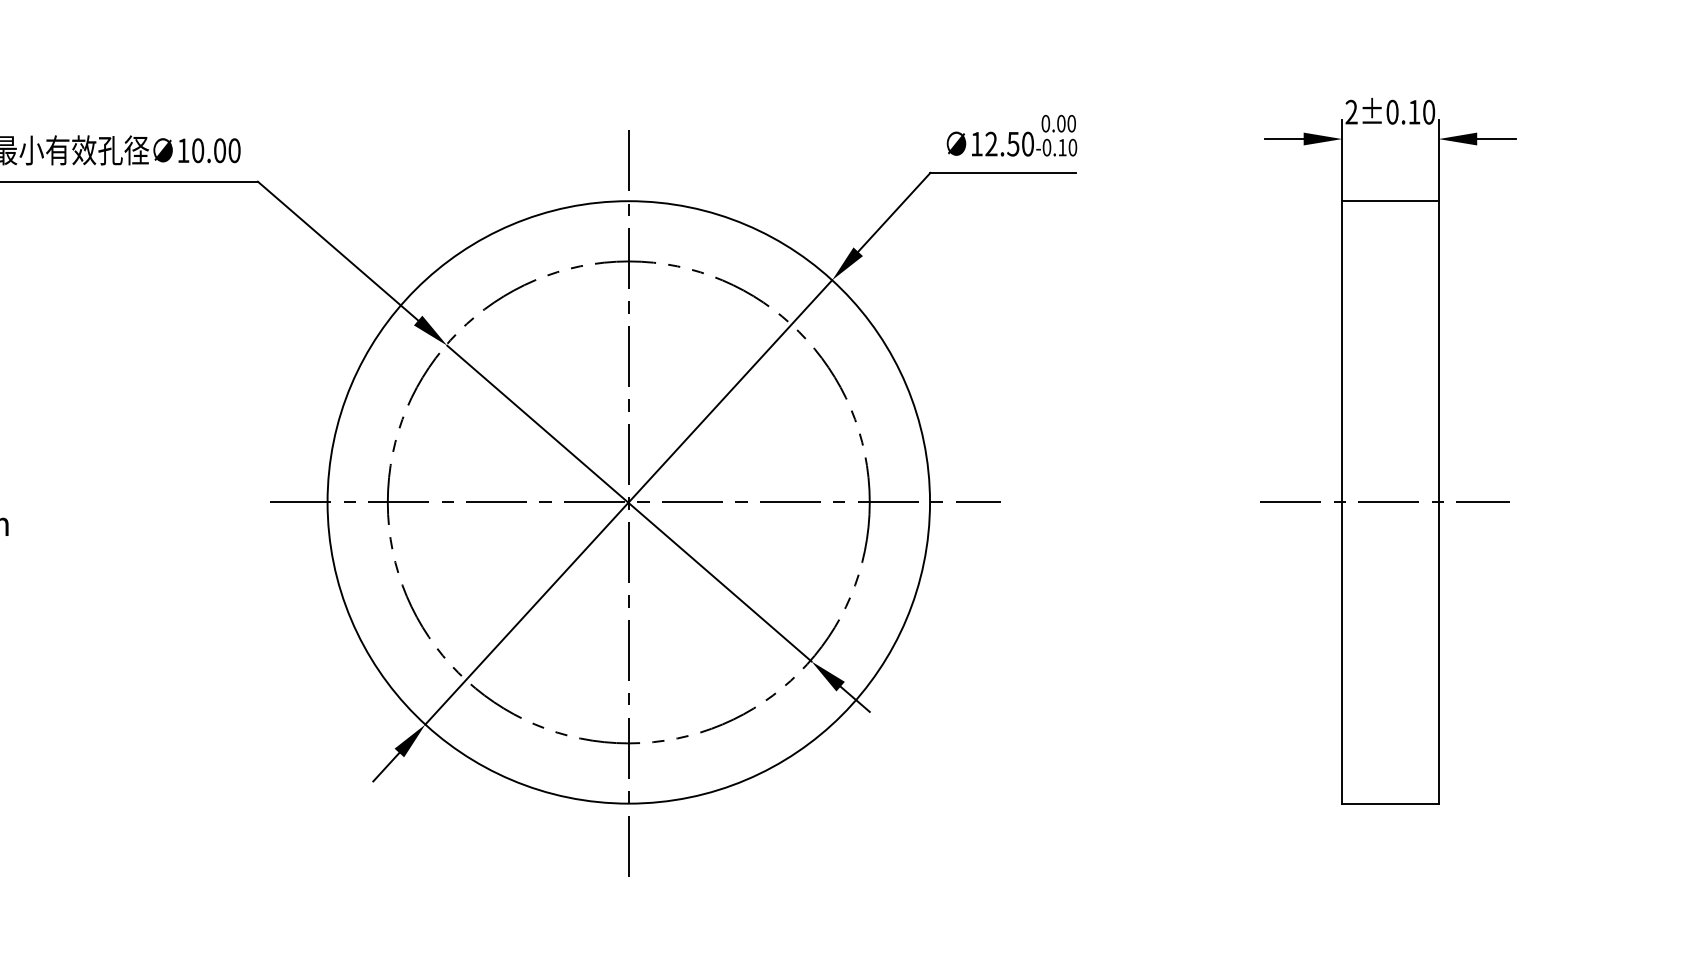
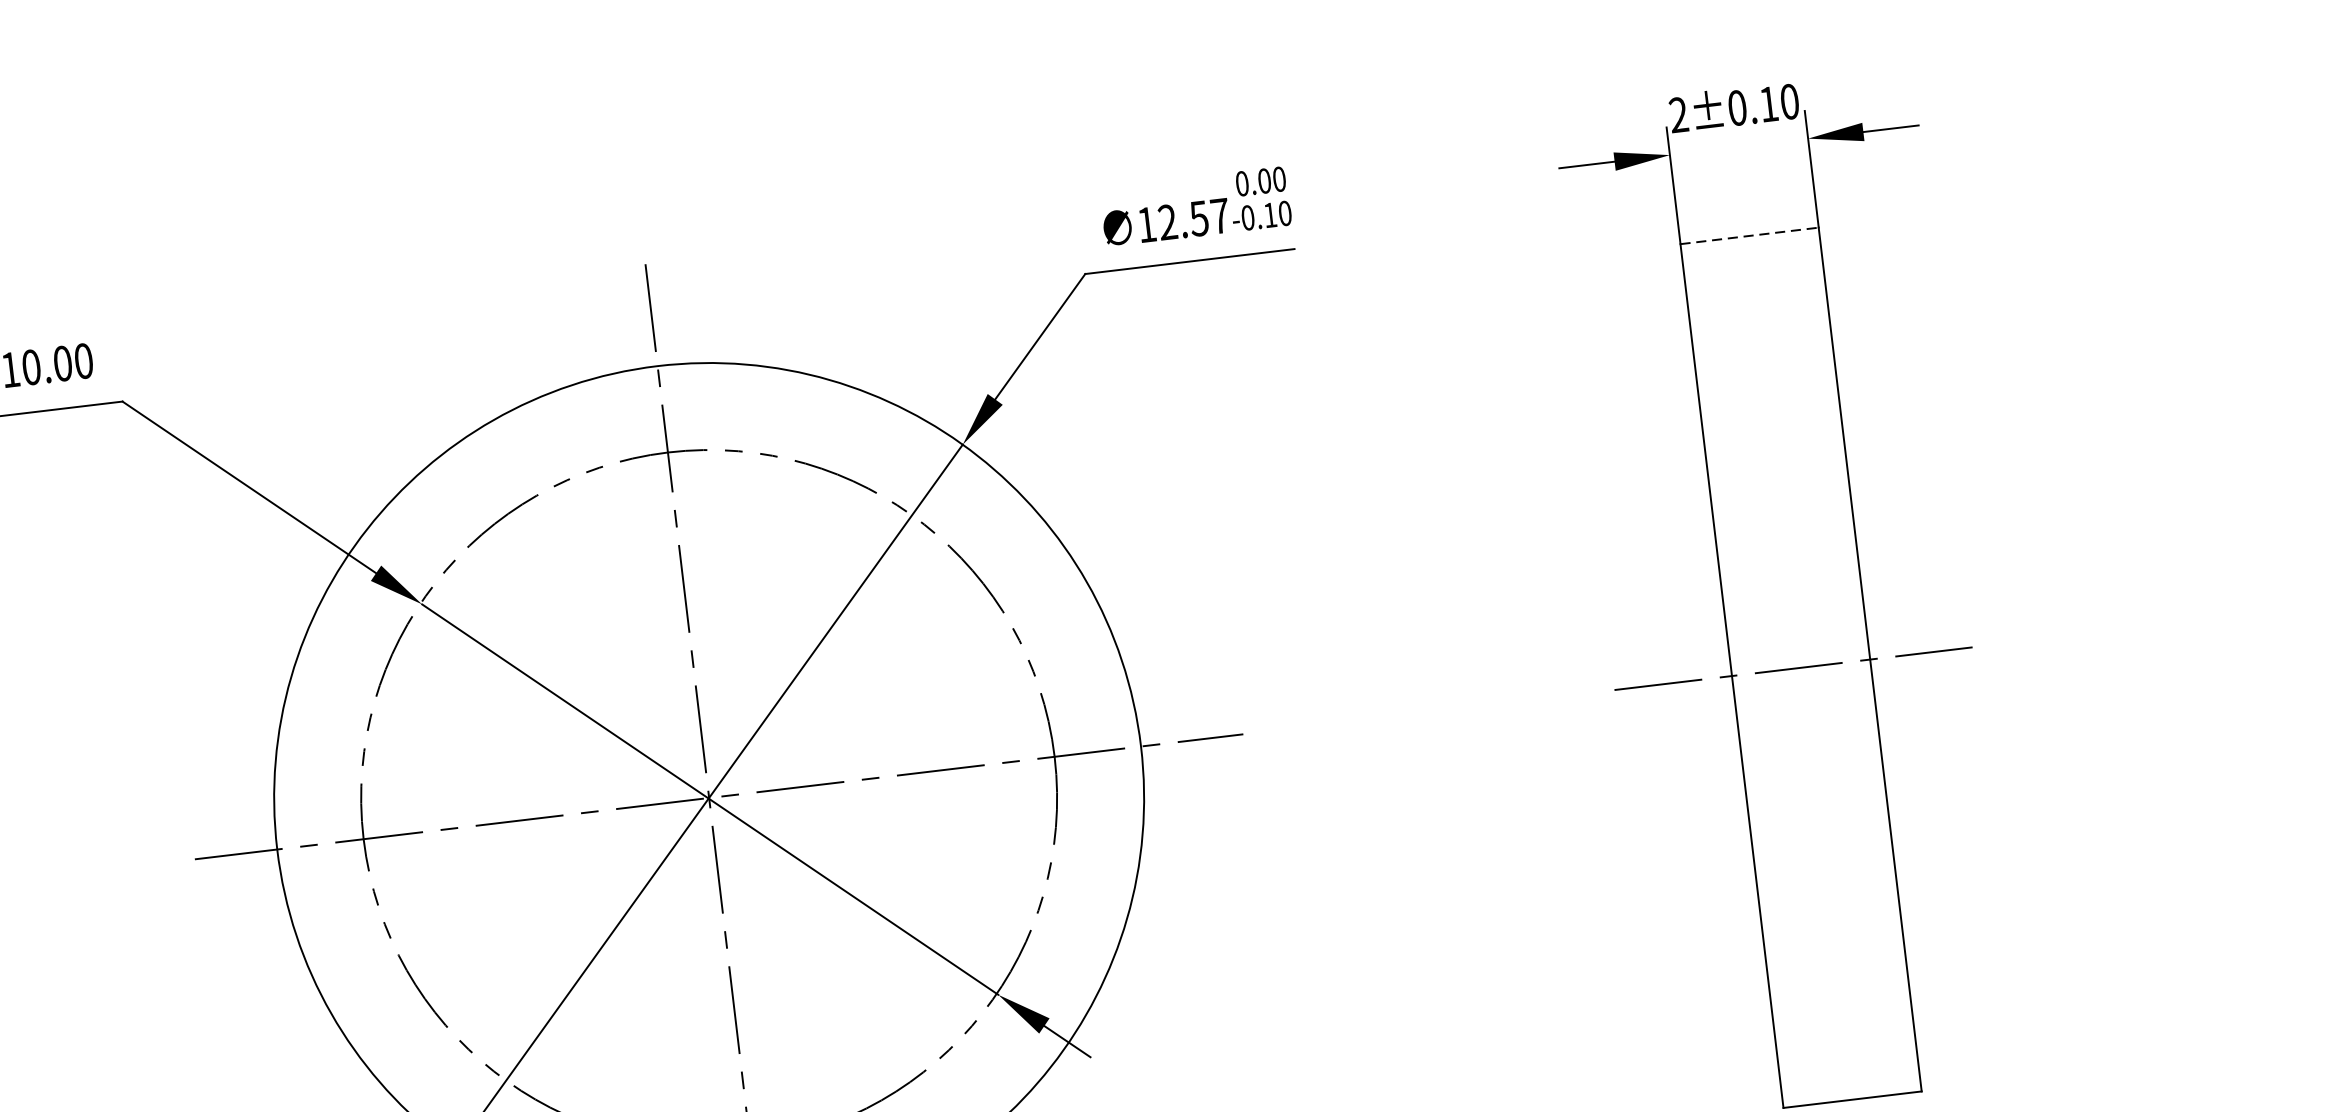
text: (1028, 143) -> (1220, 215), 12.50 -> 12.57
line: (1390, 201) -> (1749, 236), solid -> dashed

